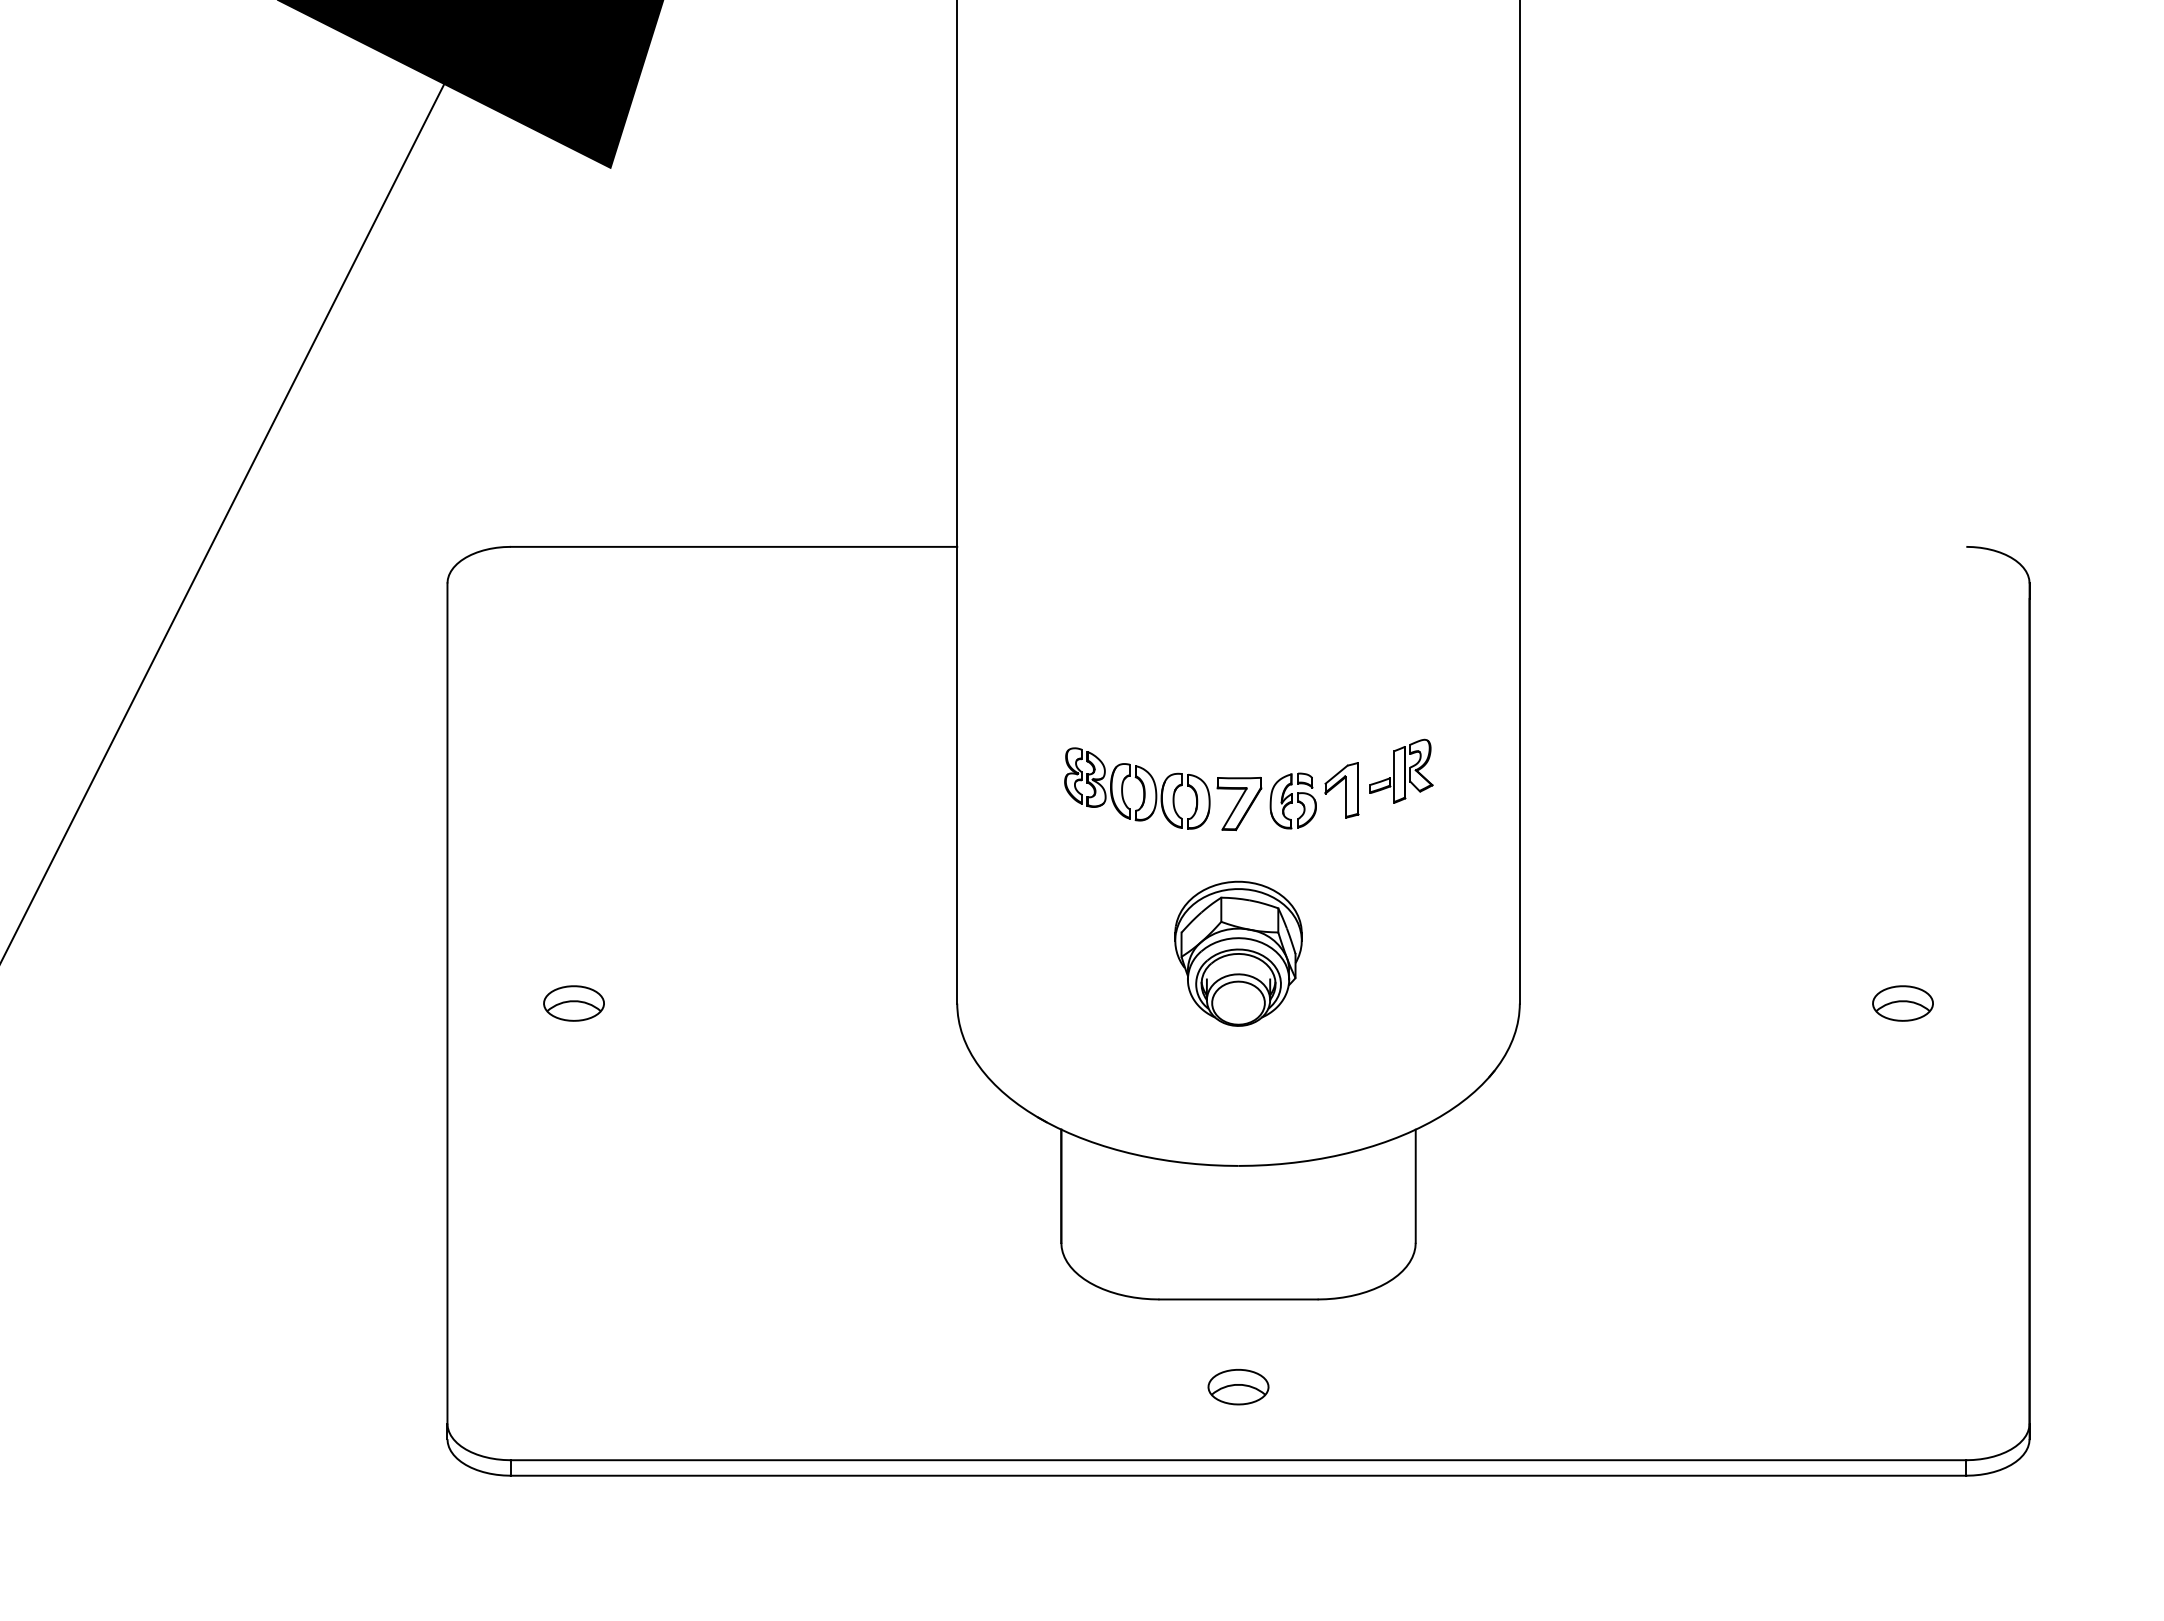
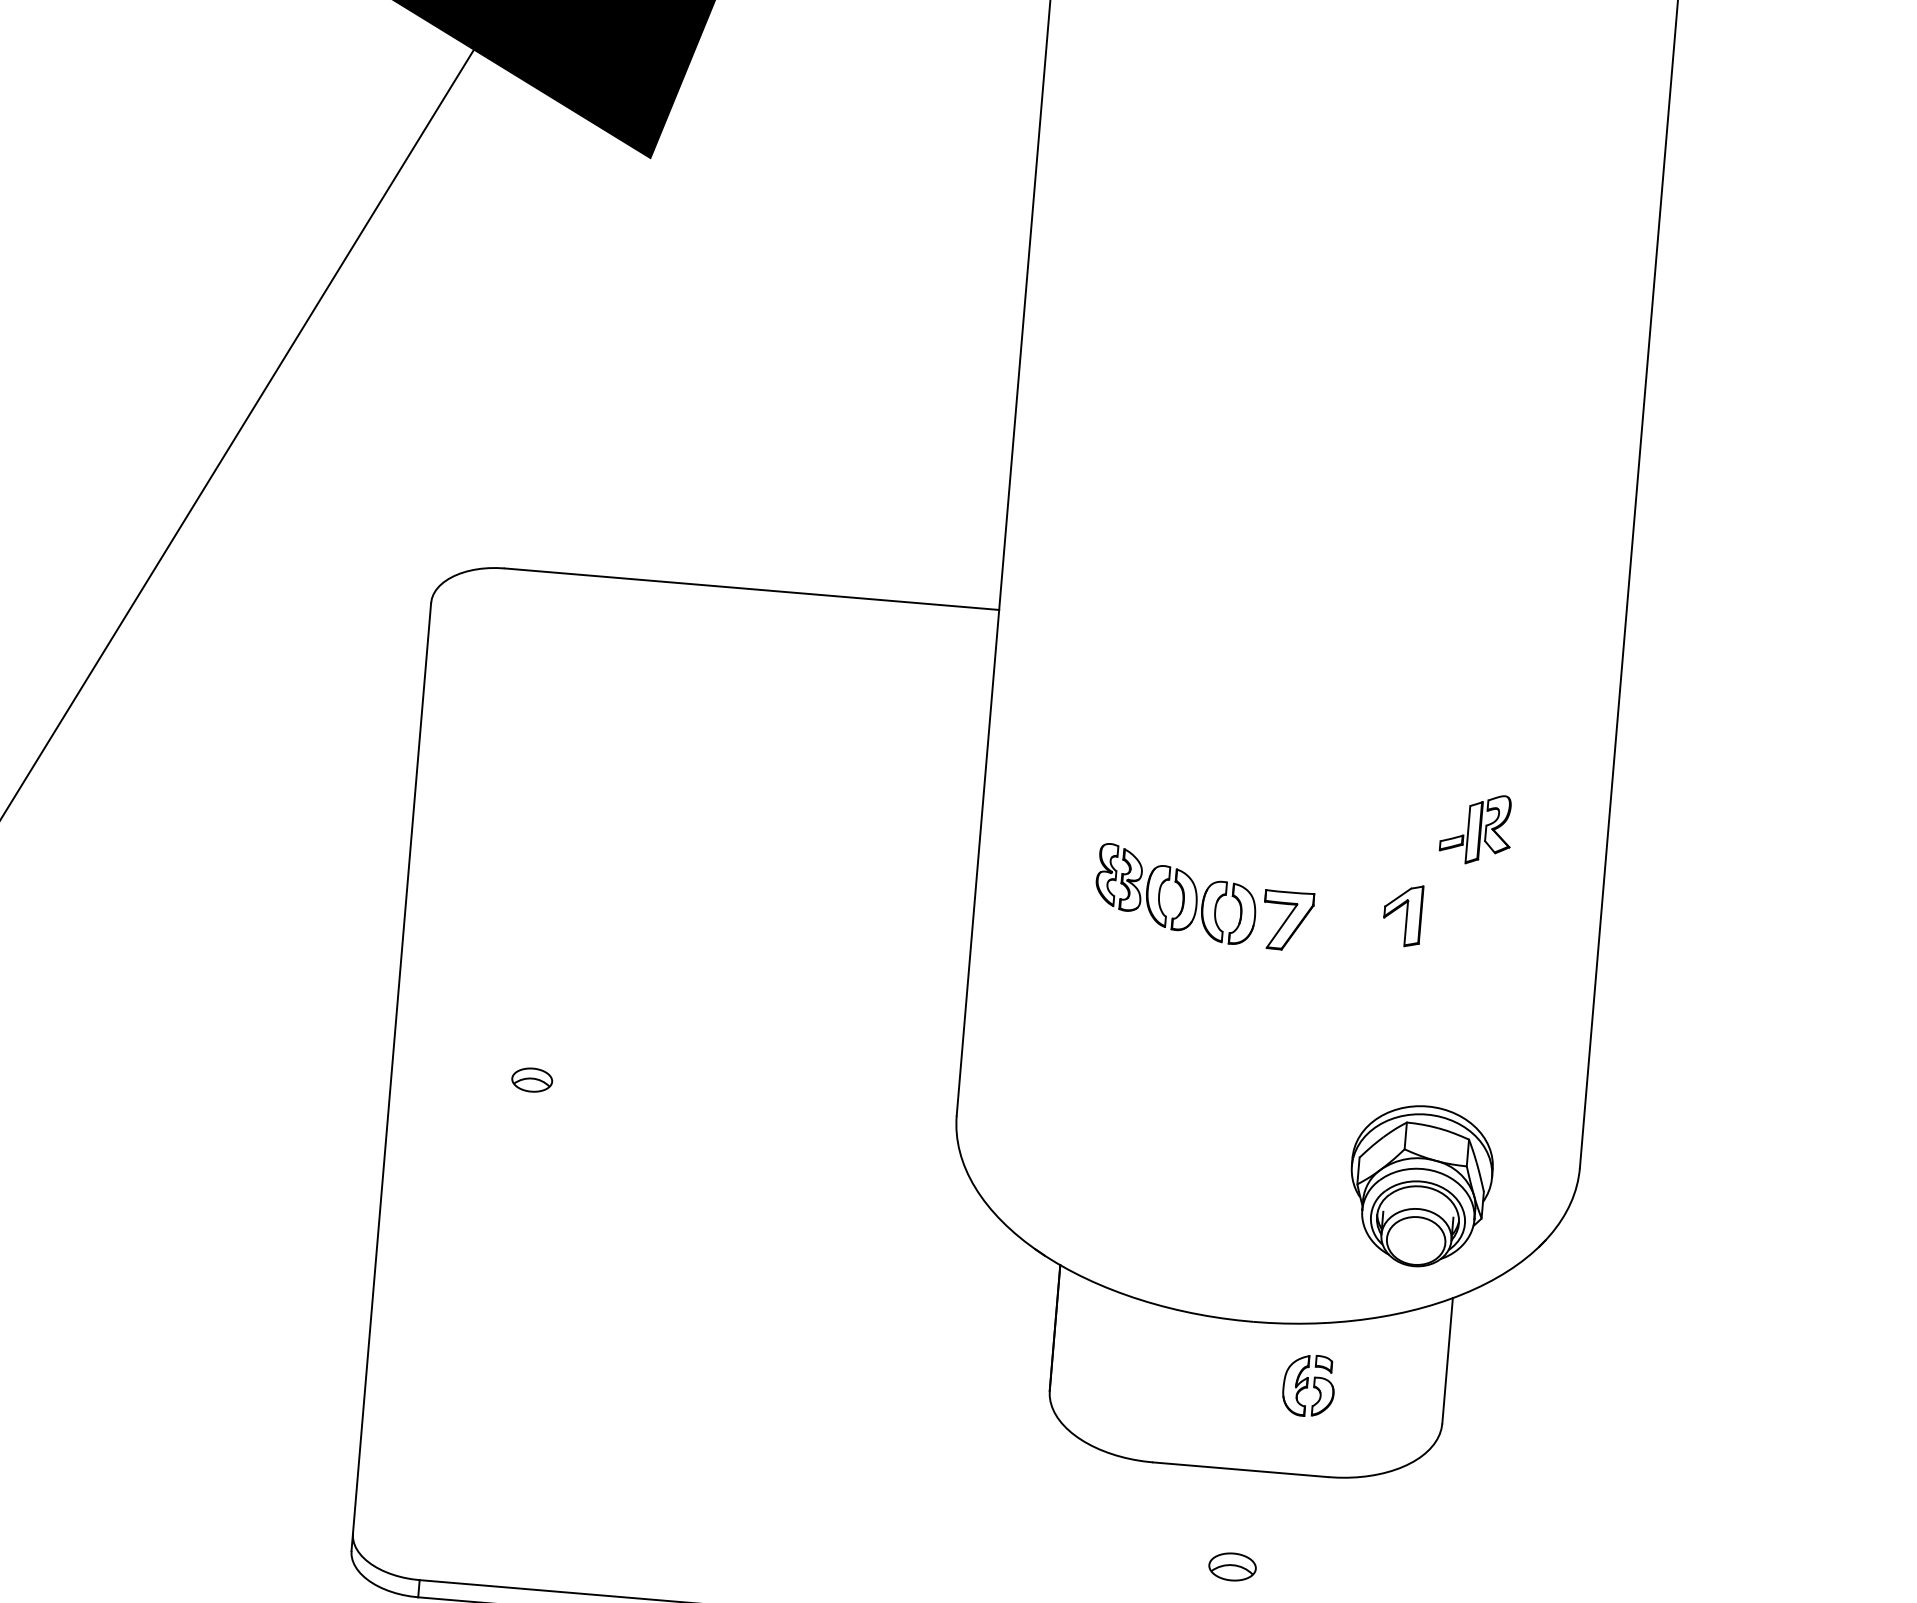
part: (1401, 770) -> (1476, 828), moved
part: (1292, 800) -> (1308, 1385), moved
part: (1238, 953) -> (1420, 1185), moved
part: (573, 1003) -> (531, 1080), size x0.6
part: (1238, 1387) -> (1232, 1567), size x0.7

